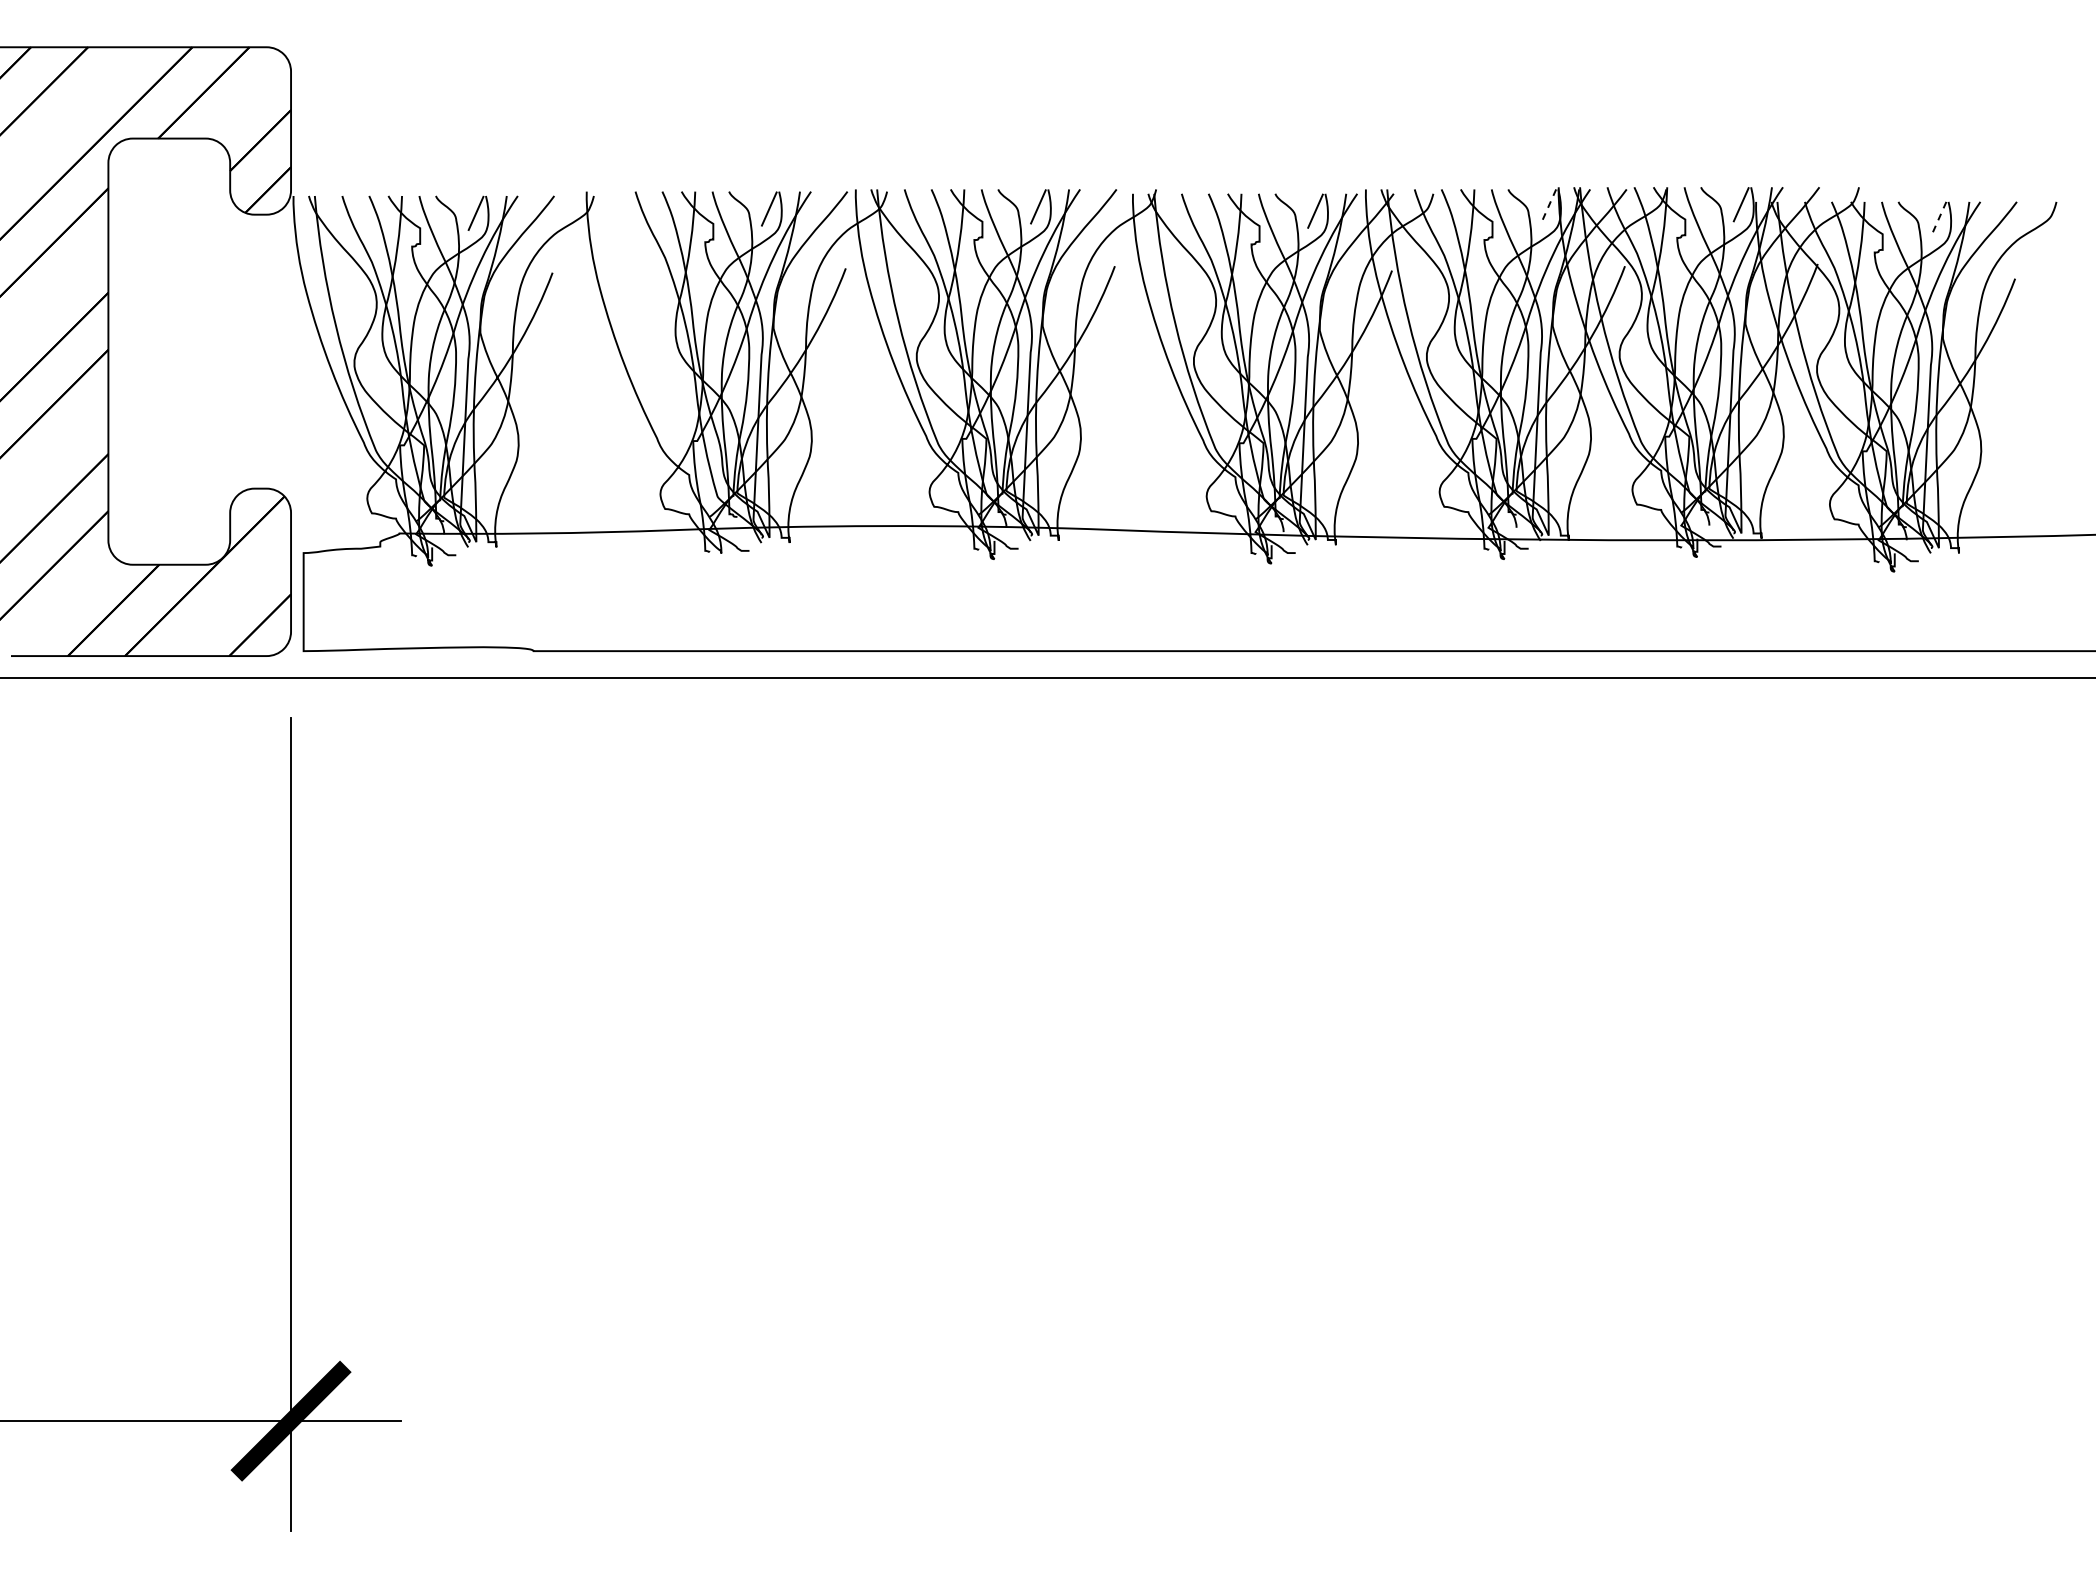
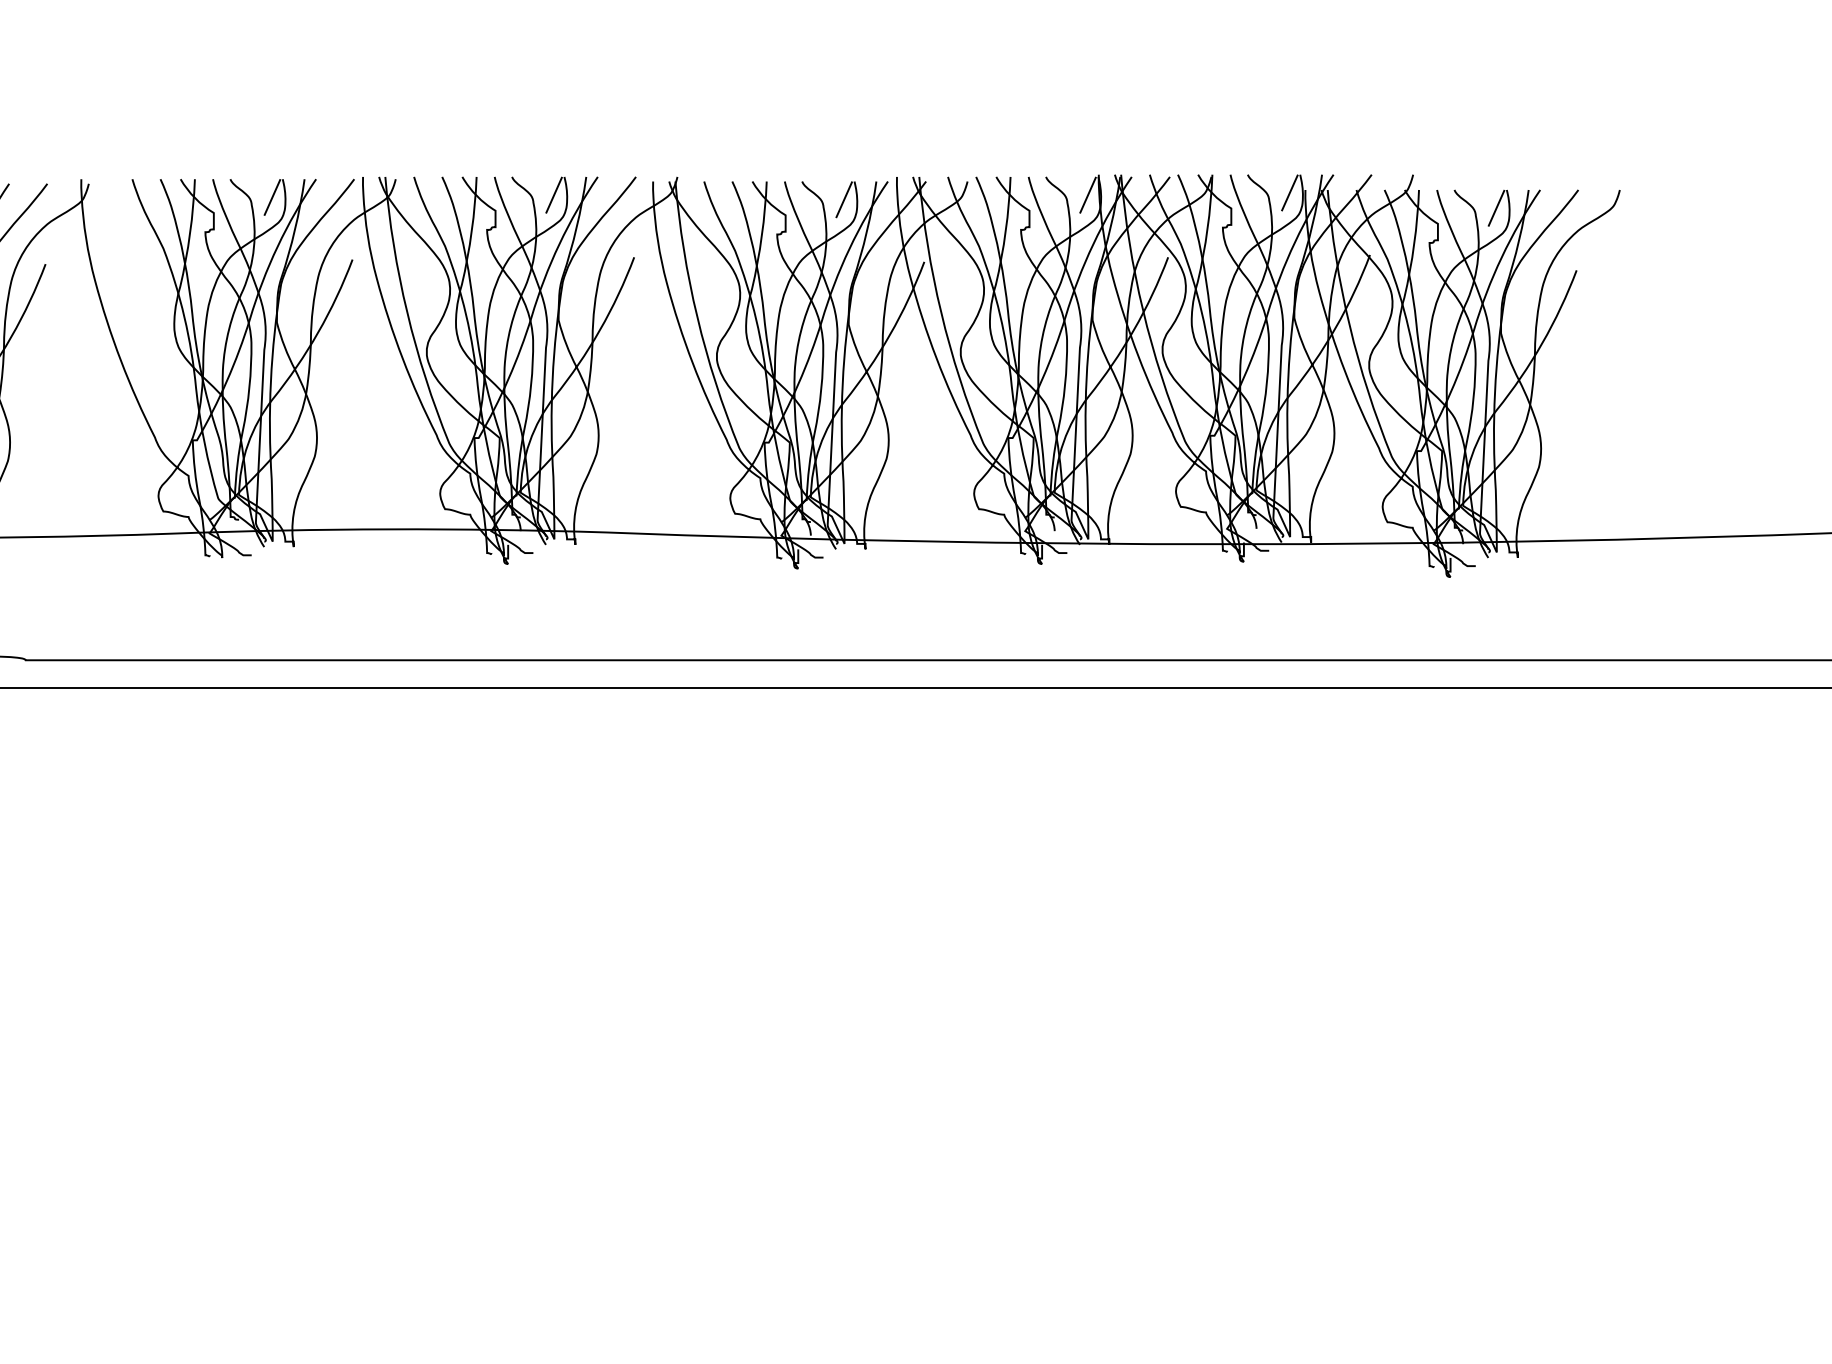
line: (1548, 207) -> (1088, 195), dashed -> solid
line: (1938, 219) -> (1496, 208), dashed -> solid

